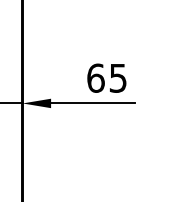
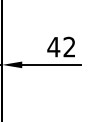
text: (106, 77) -> (61, 46), 65 -> 42

